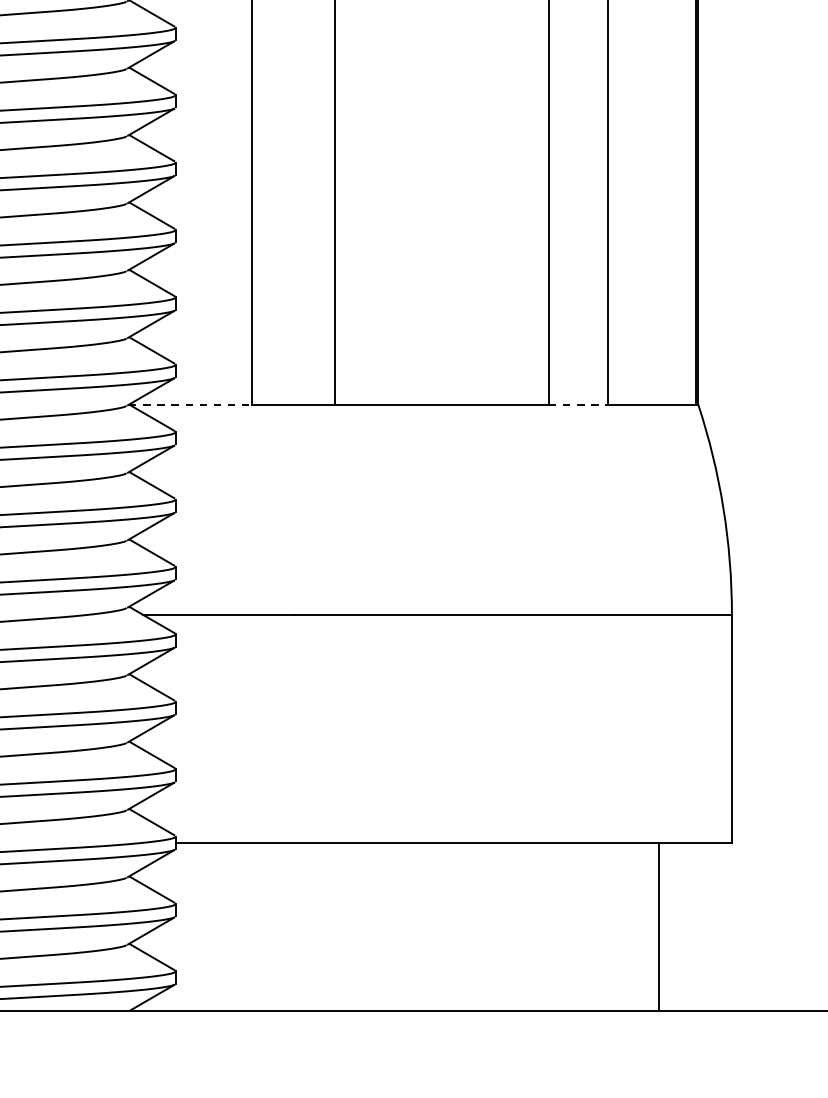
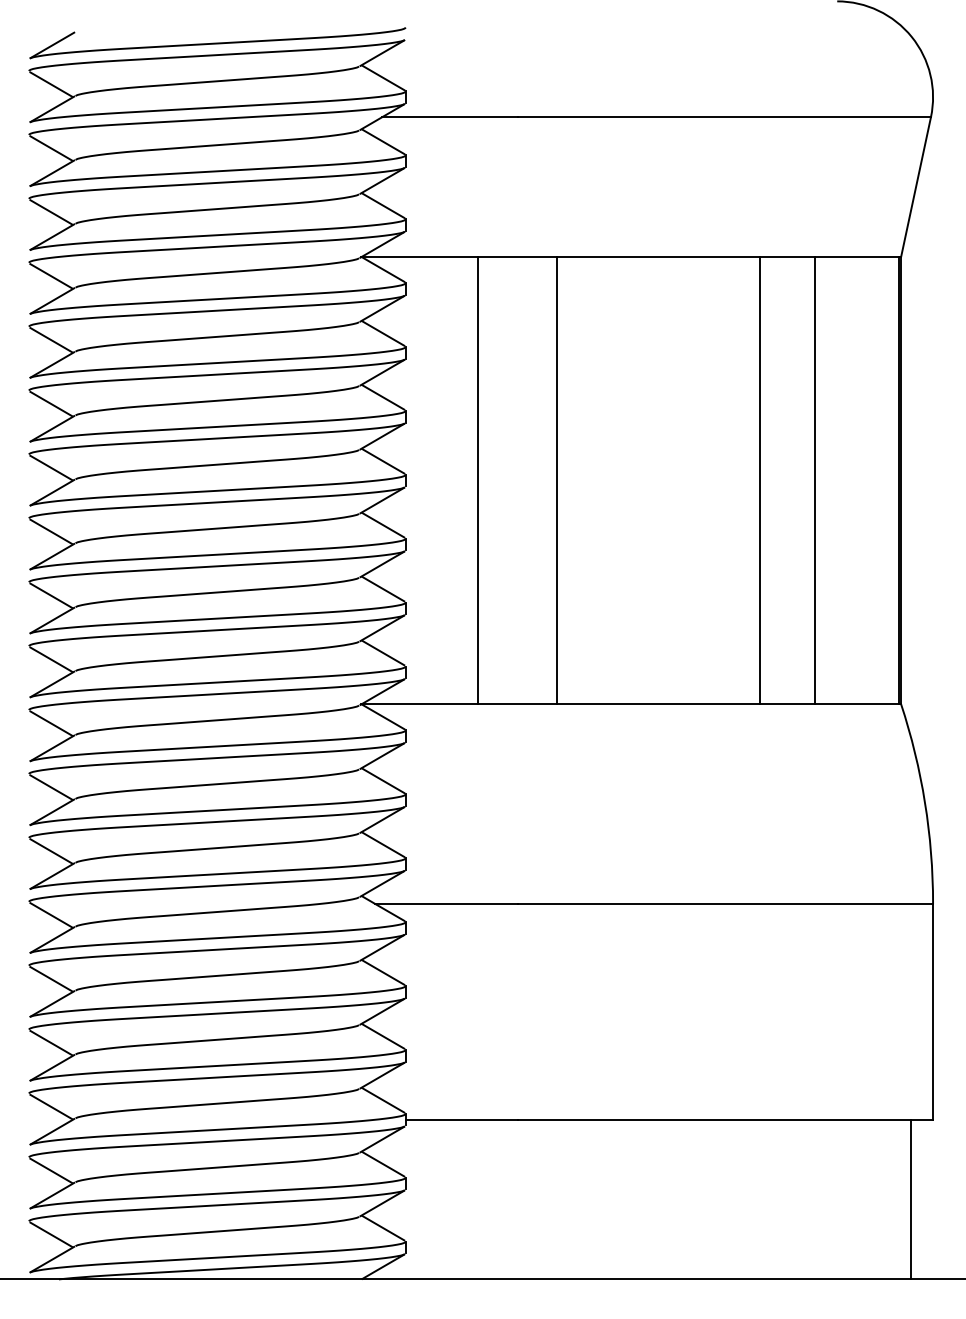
line: (191, 404) -> (420, 704), dashed -> solid
line: (578, 404) -> (787, 704), dashed -> solid
line: (658, 926) -> (910, 1199), moved

